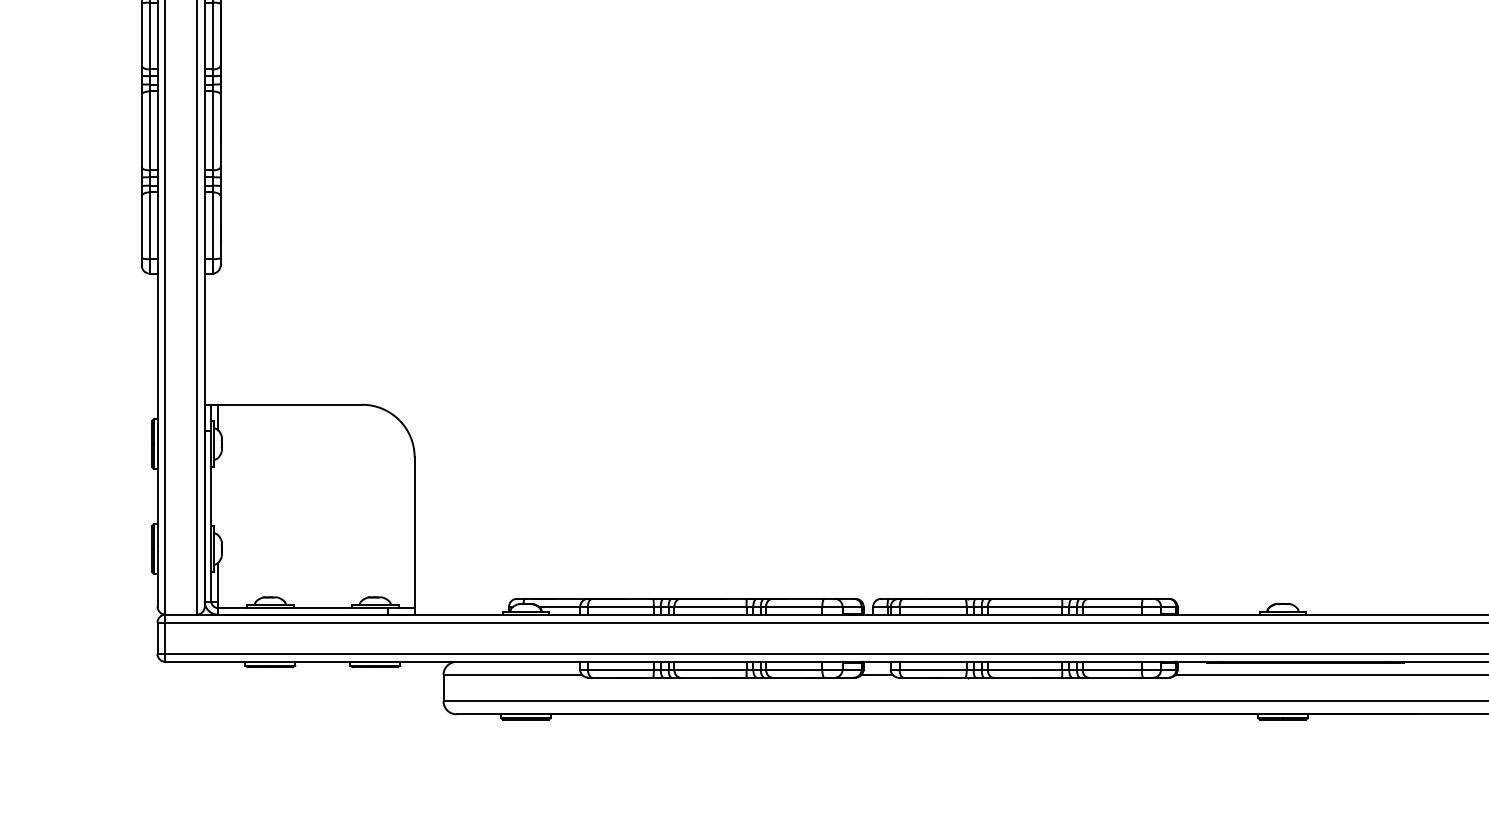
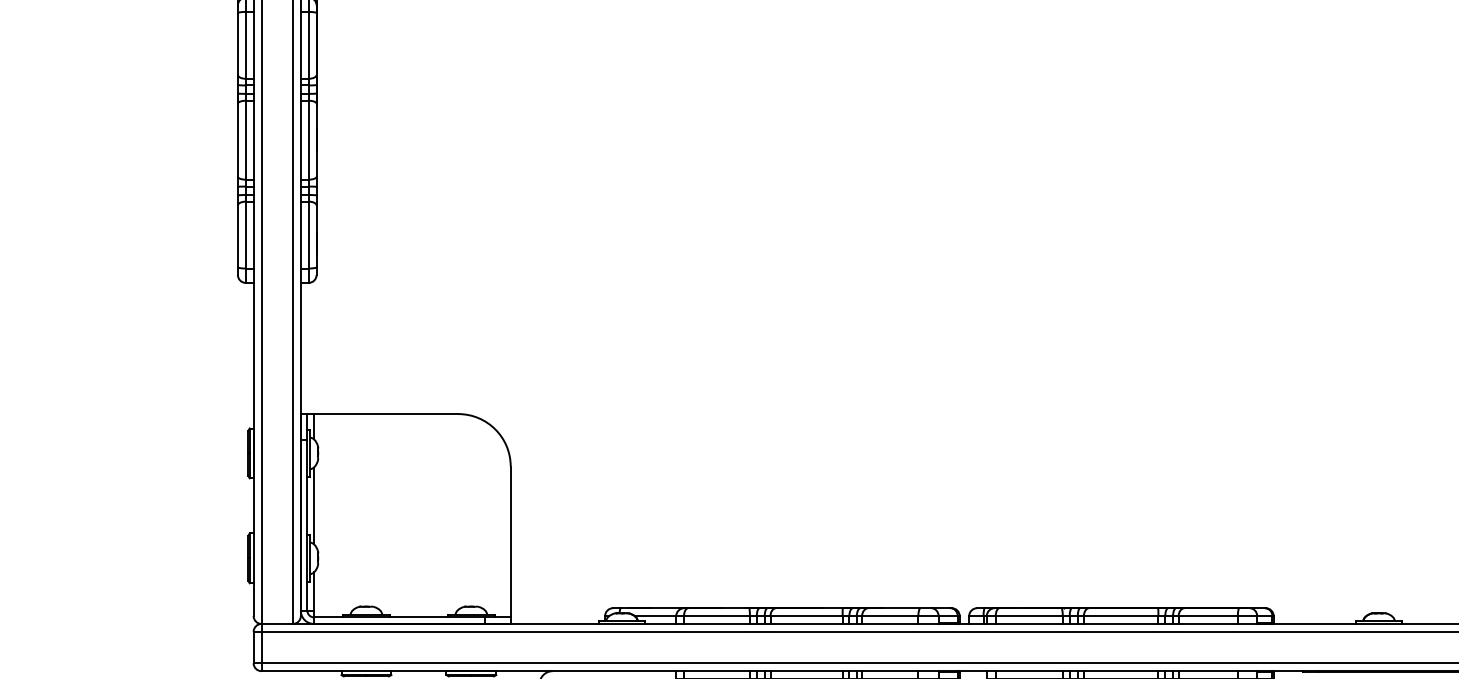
line: (217, 496) -> (313, 505), added

